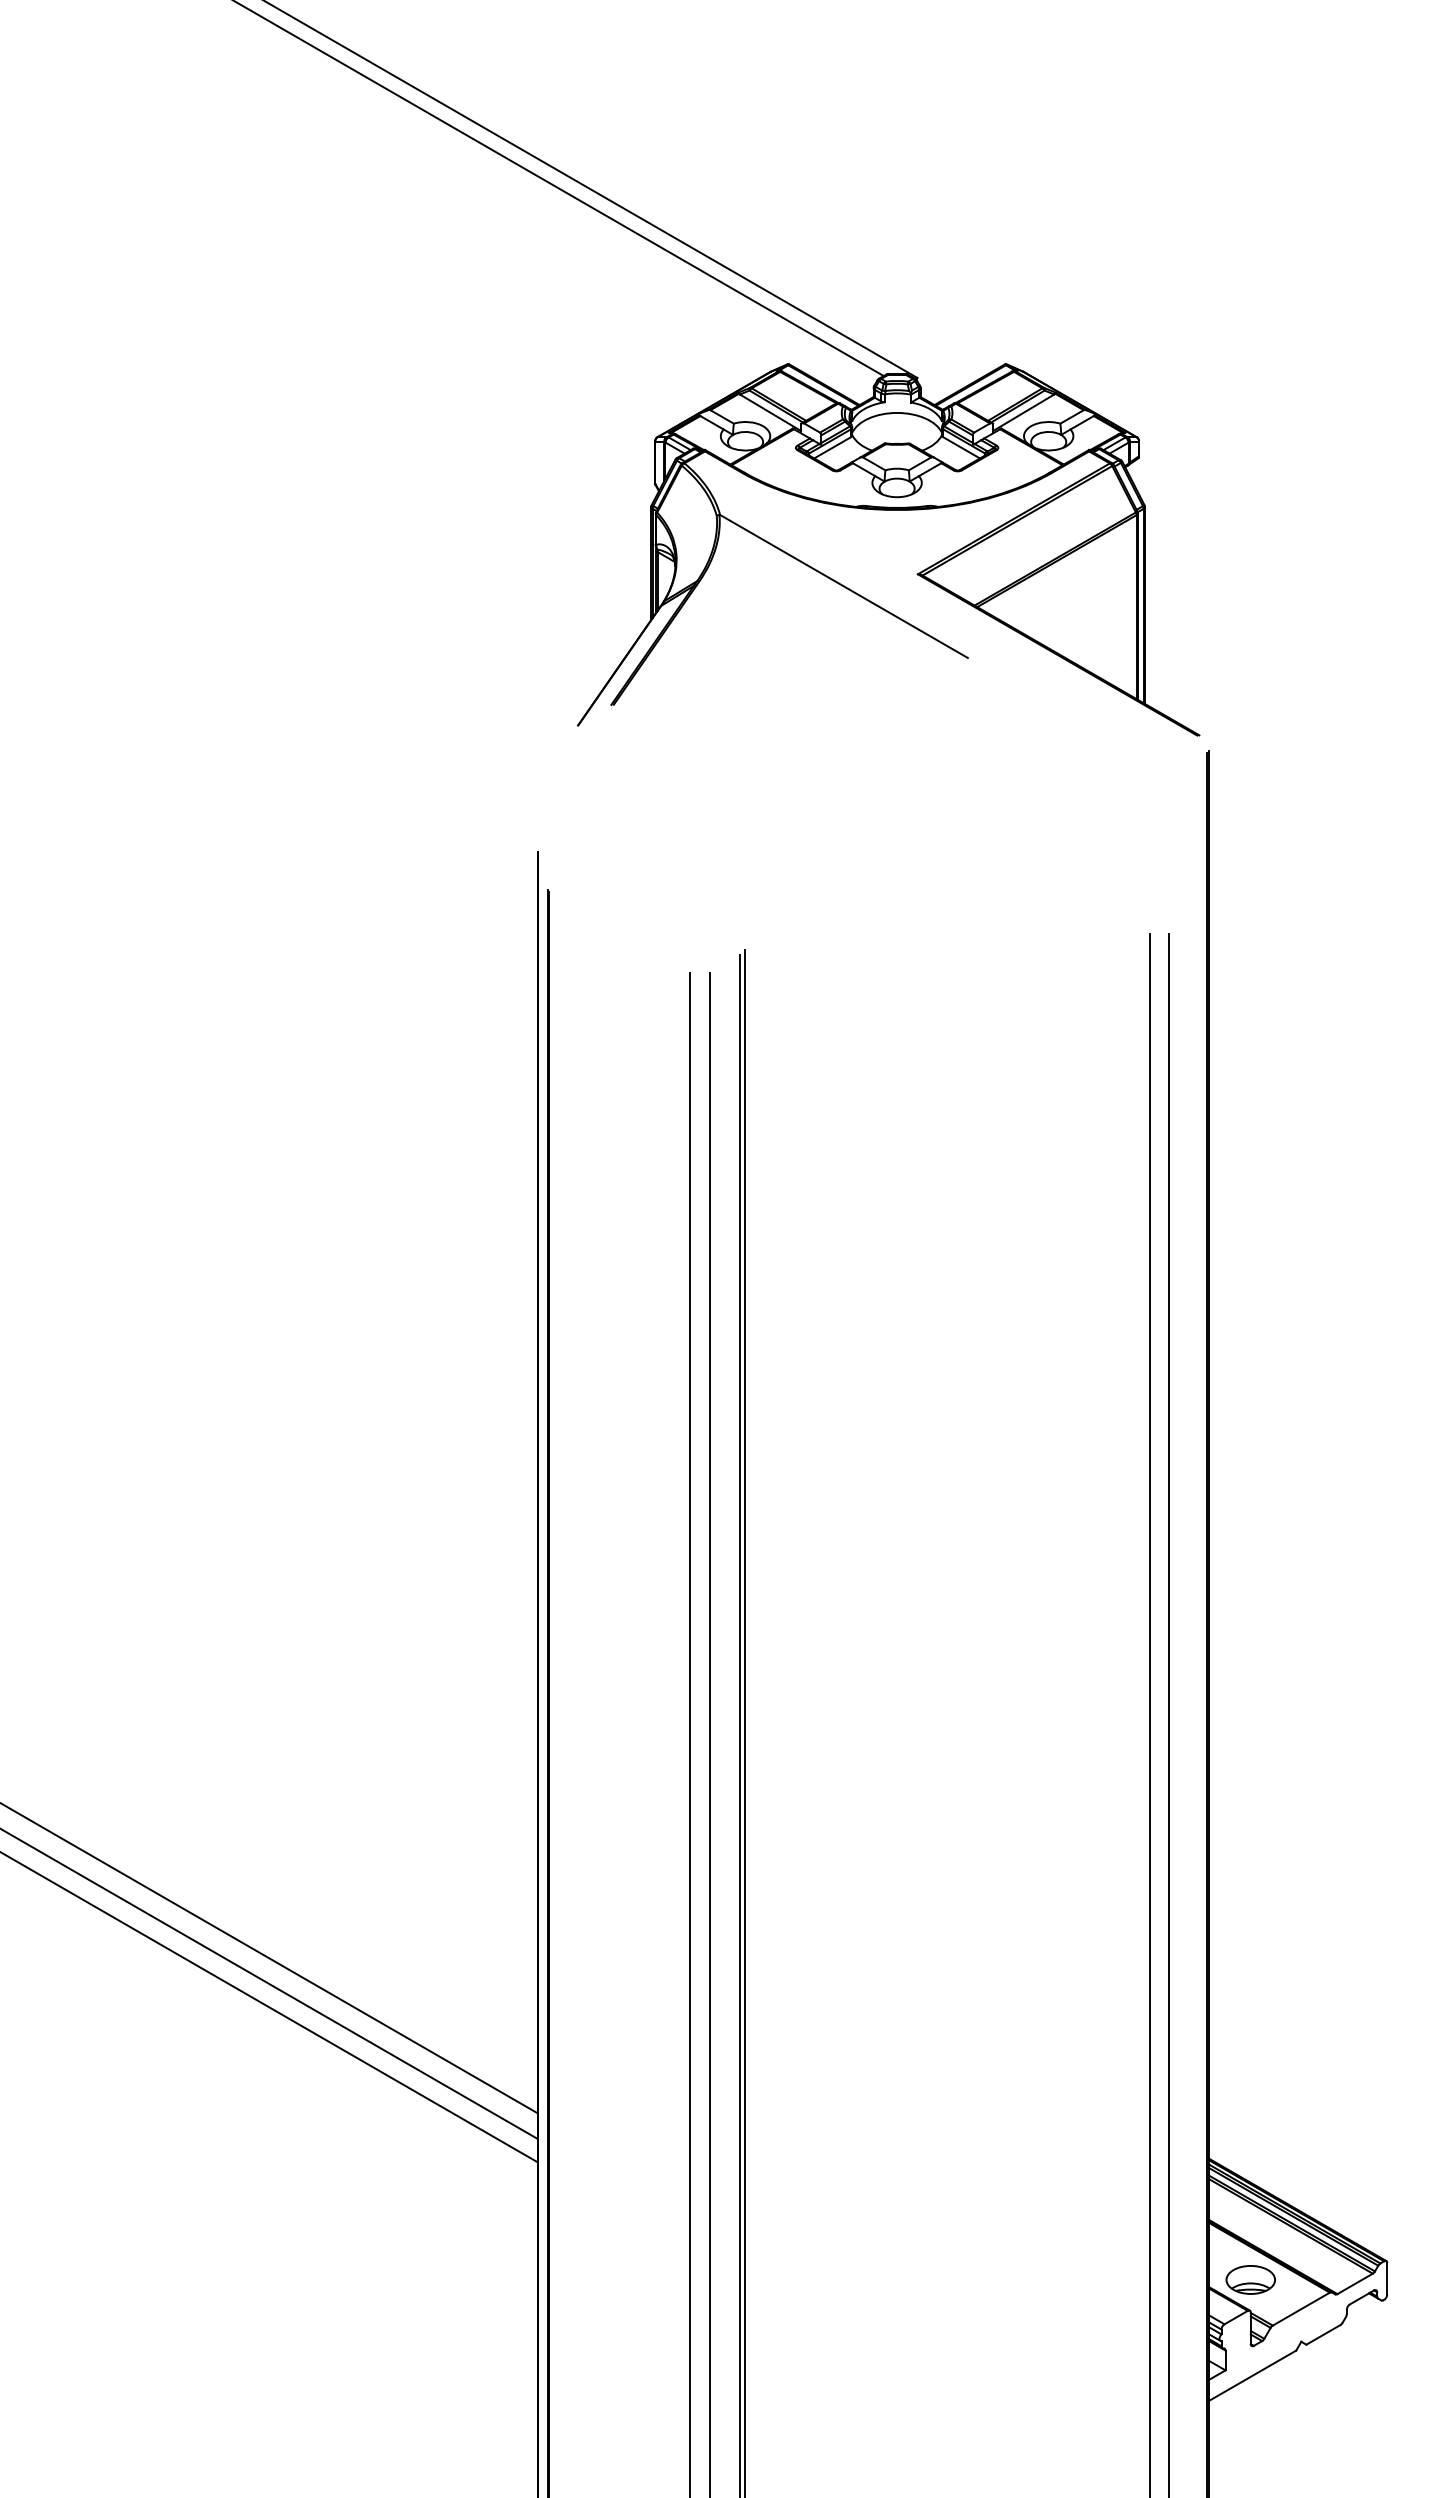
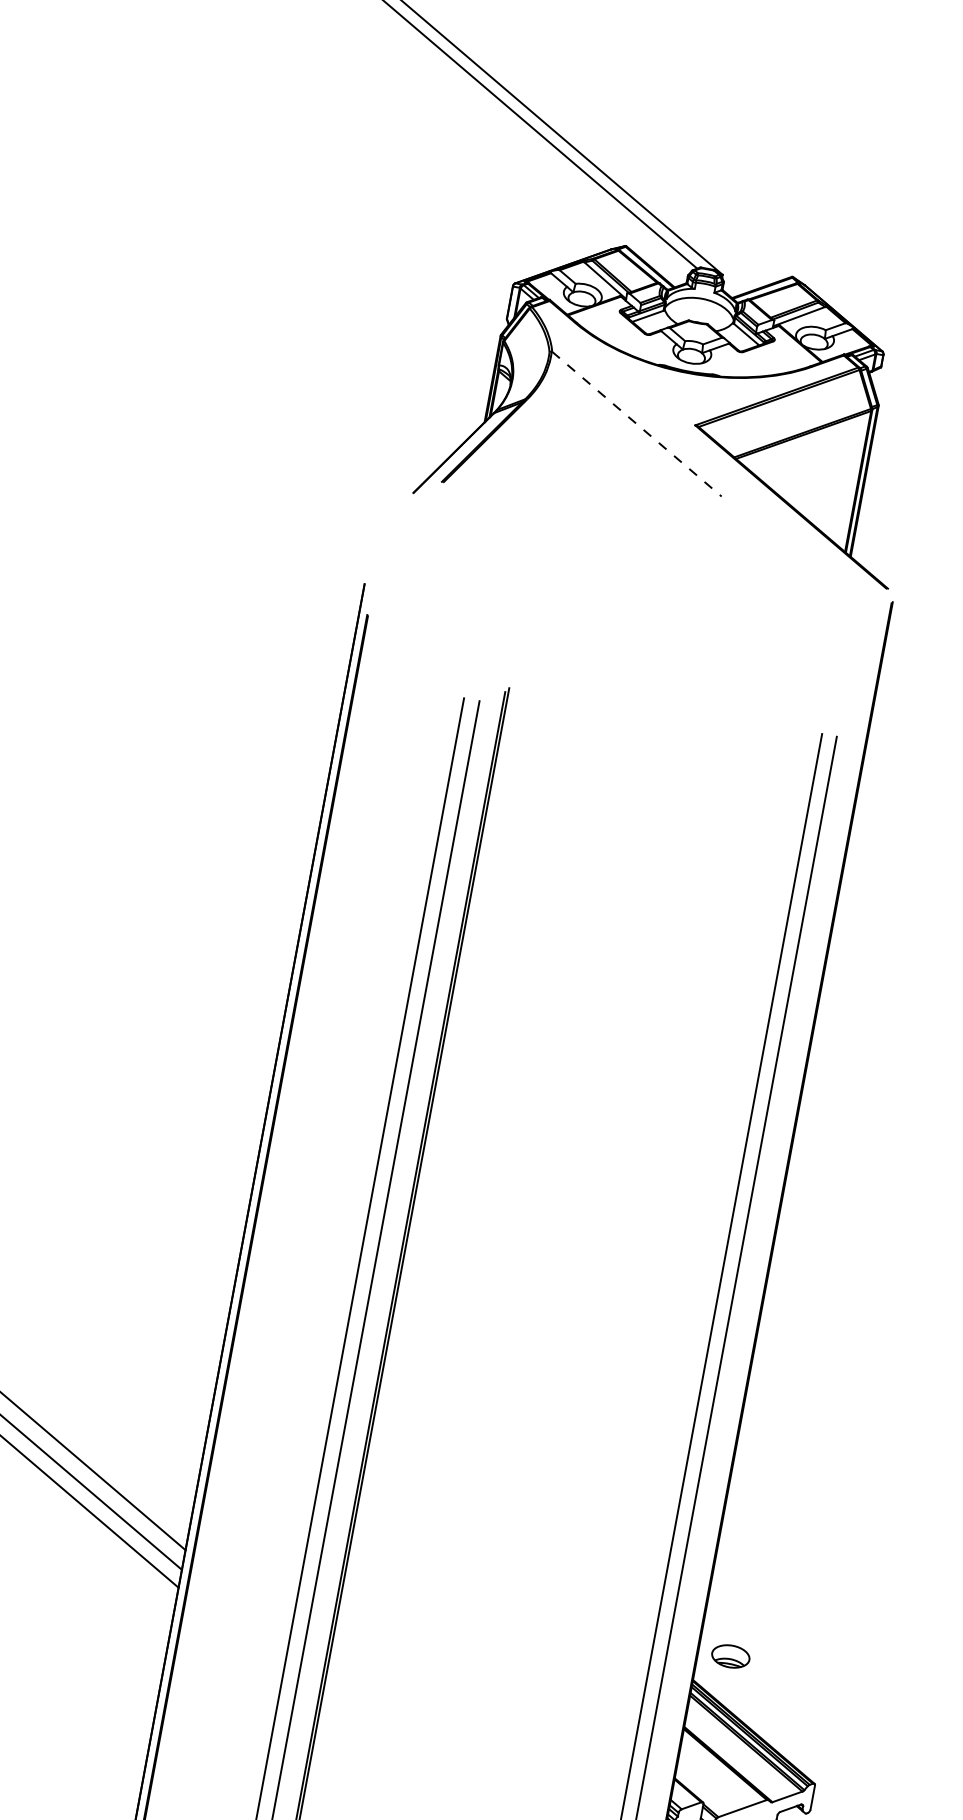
line: (844, 586) -> (637, 424), solid -> dashed
part: (1250, 2279) -> (730, 1656), moved

